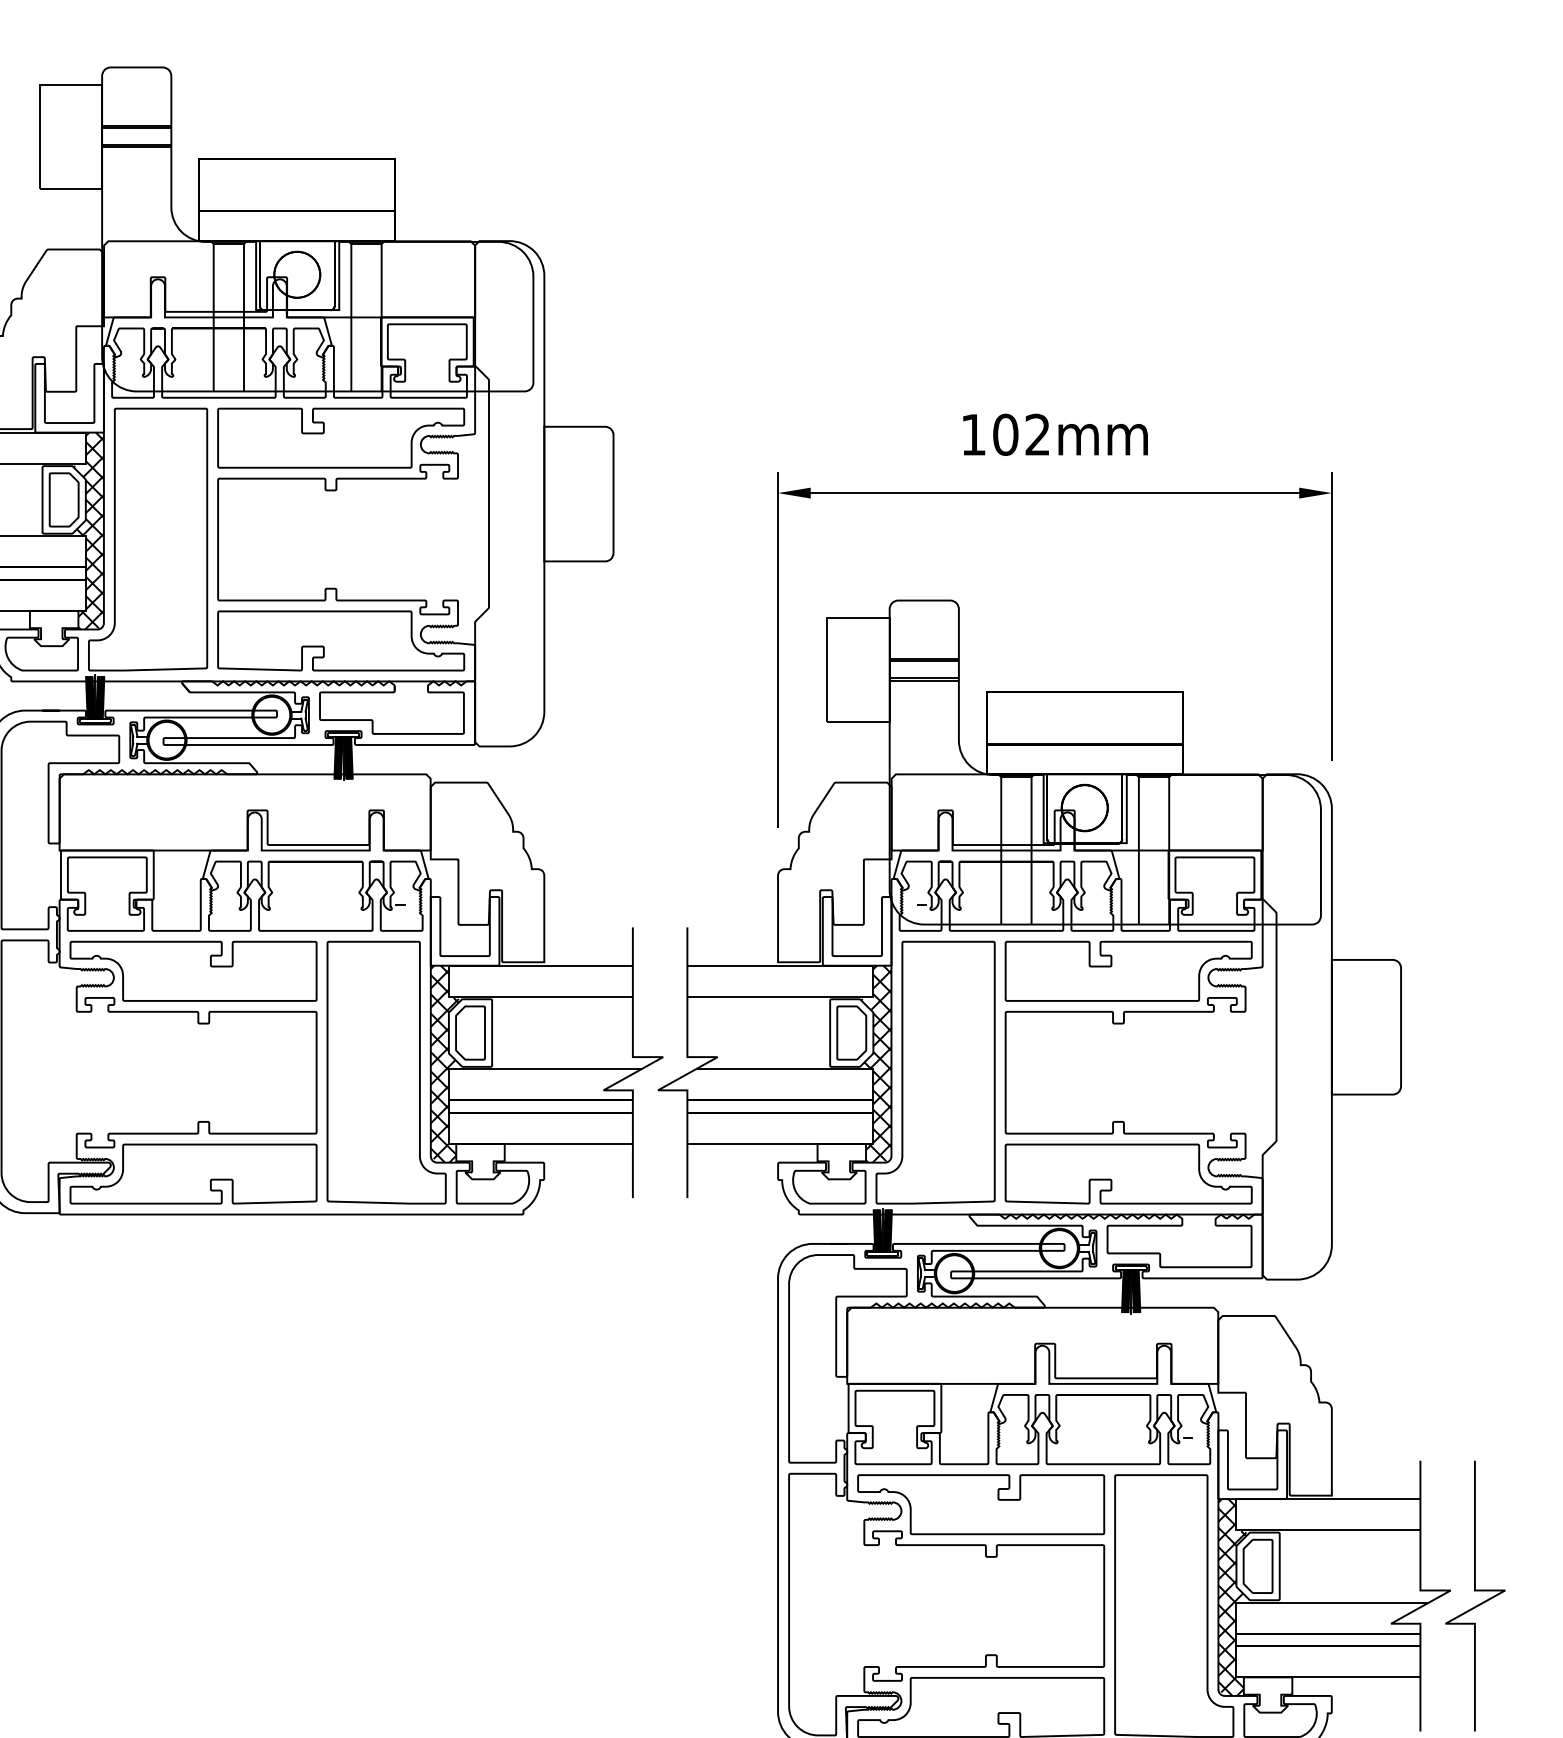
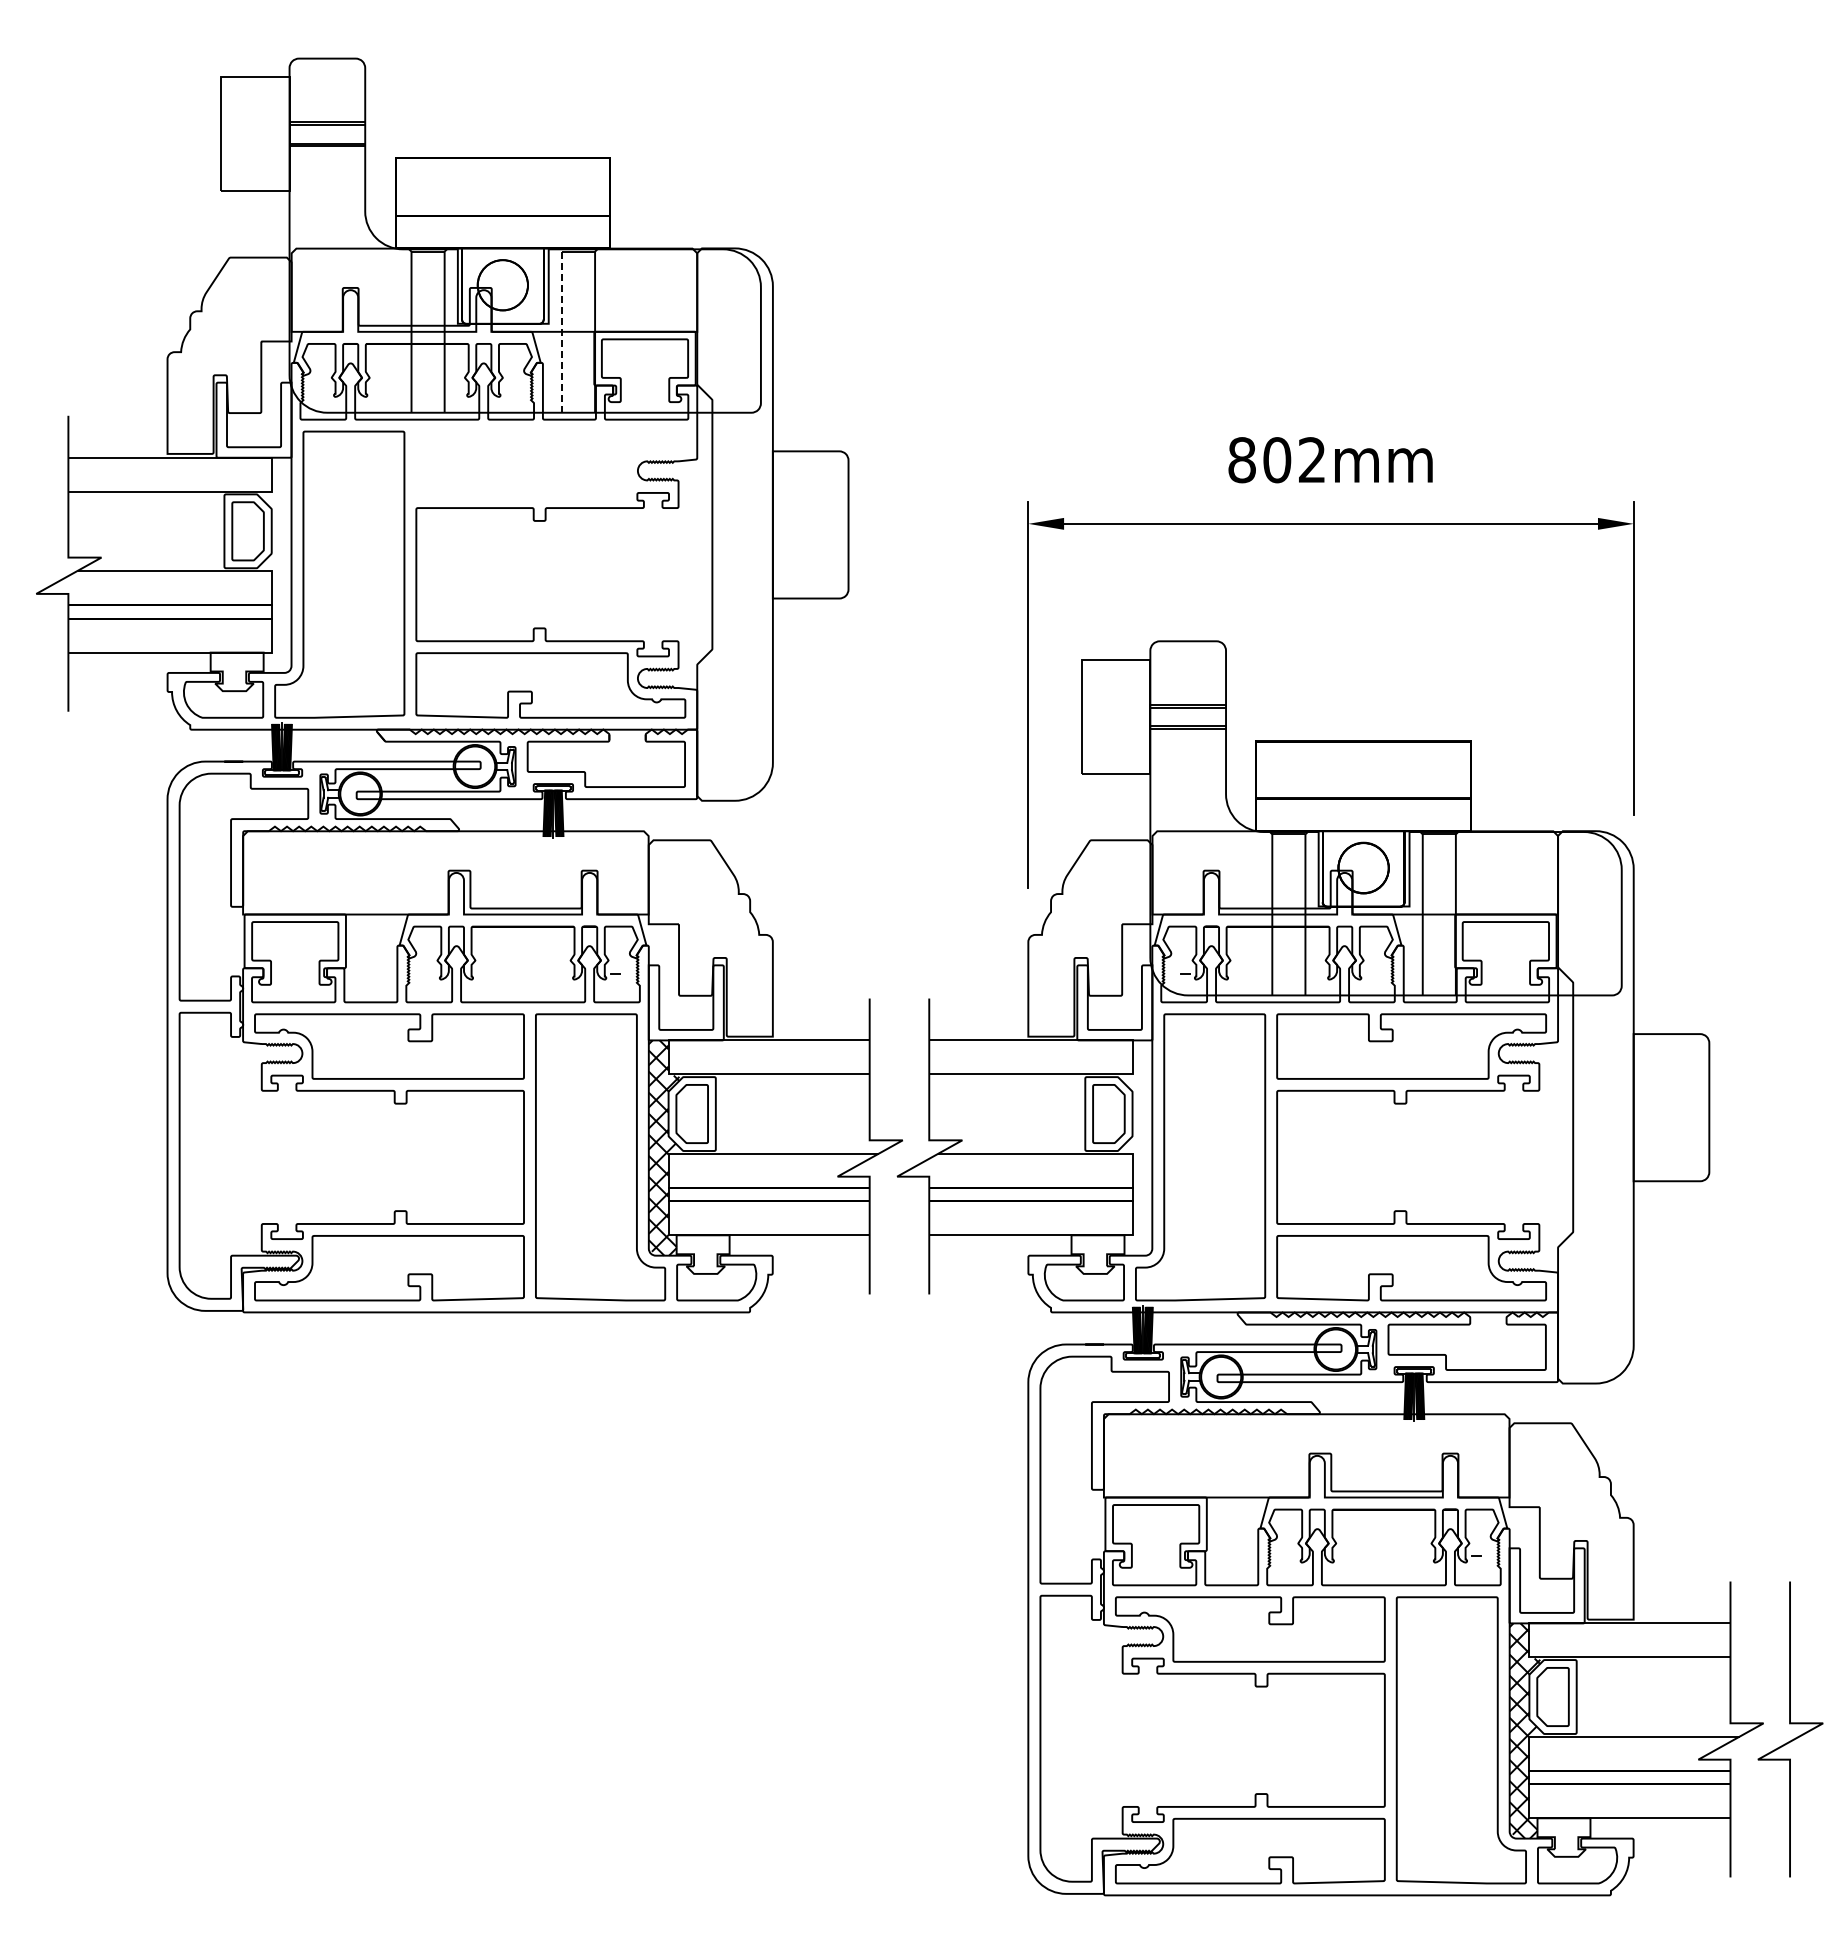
line: (350, 315) -> (561, 329), solid -> dashed
text: (973, 435) -> (1241, 460), 102mm -> 802mm
part: (340, 437) -> (550, 463), removed
hatch: (88, 530) -> (274, 564), removed
hatch: (876, 1063) -> (1135, 1147), removed

